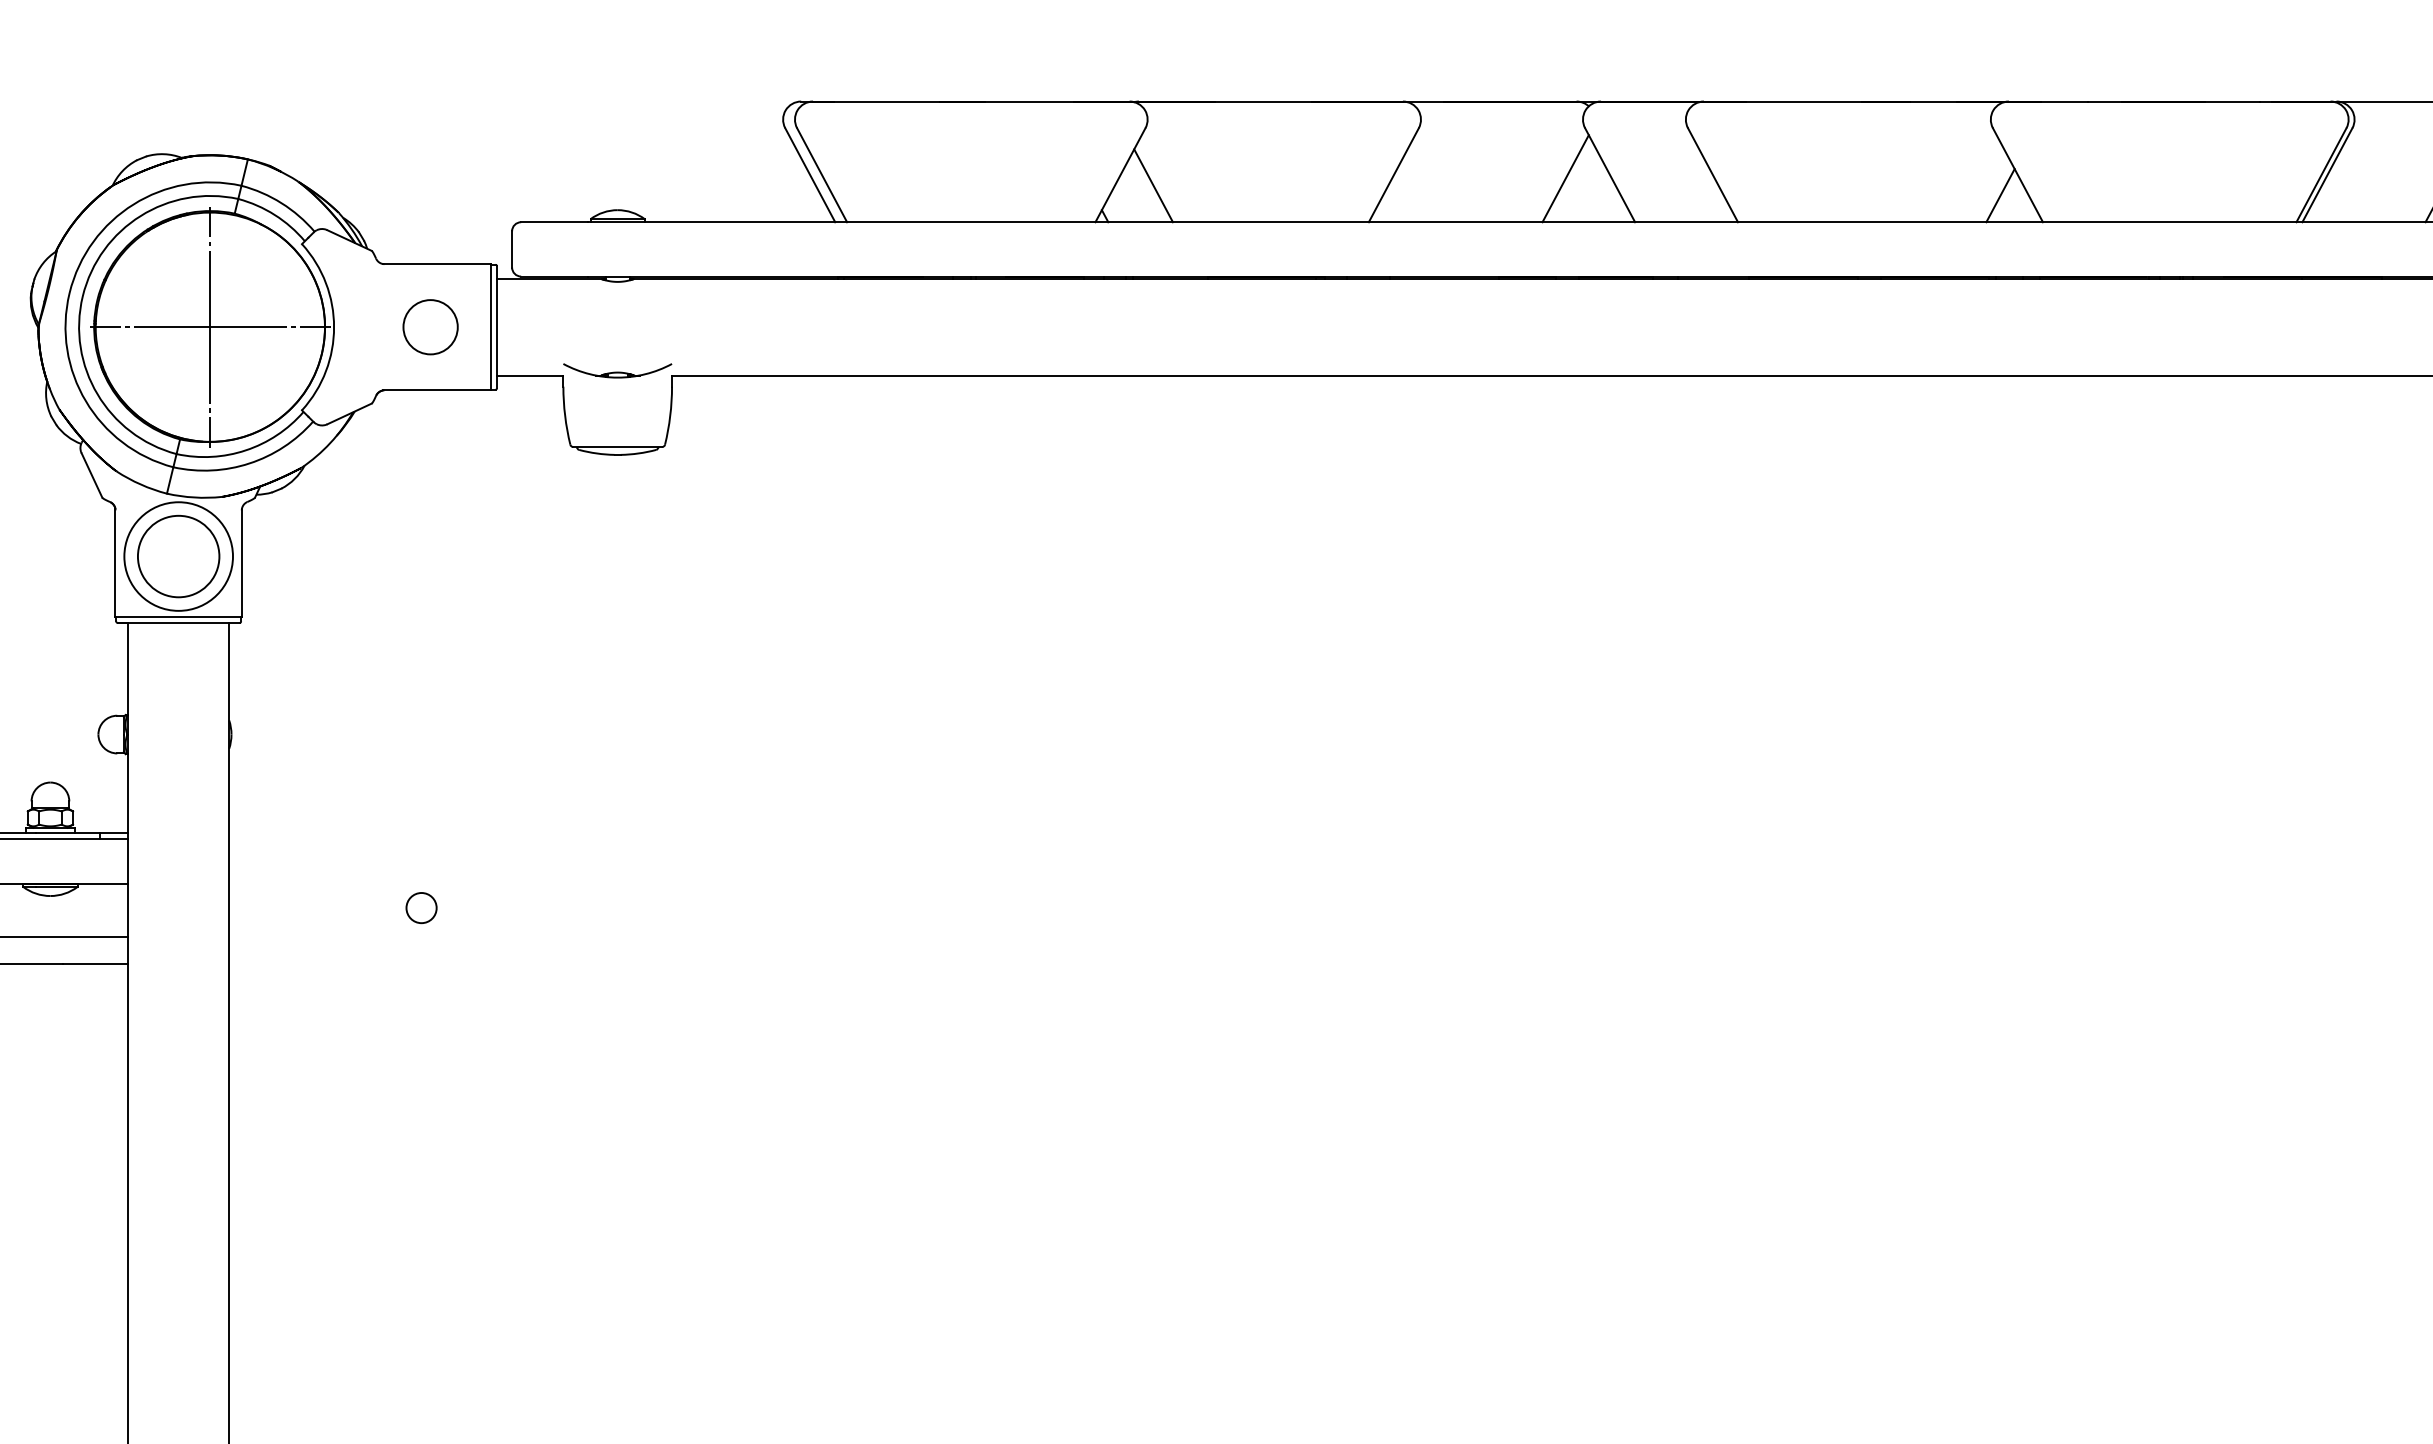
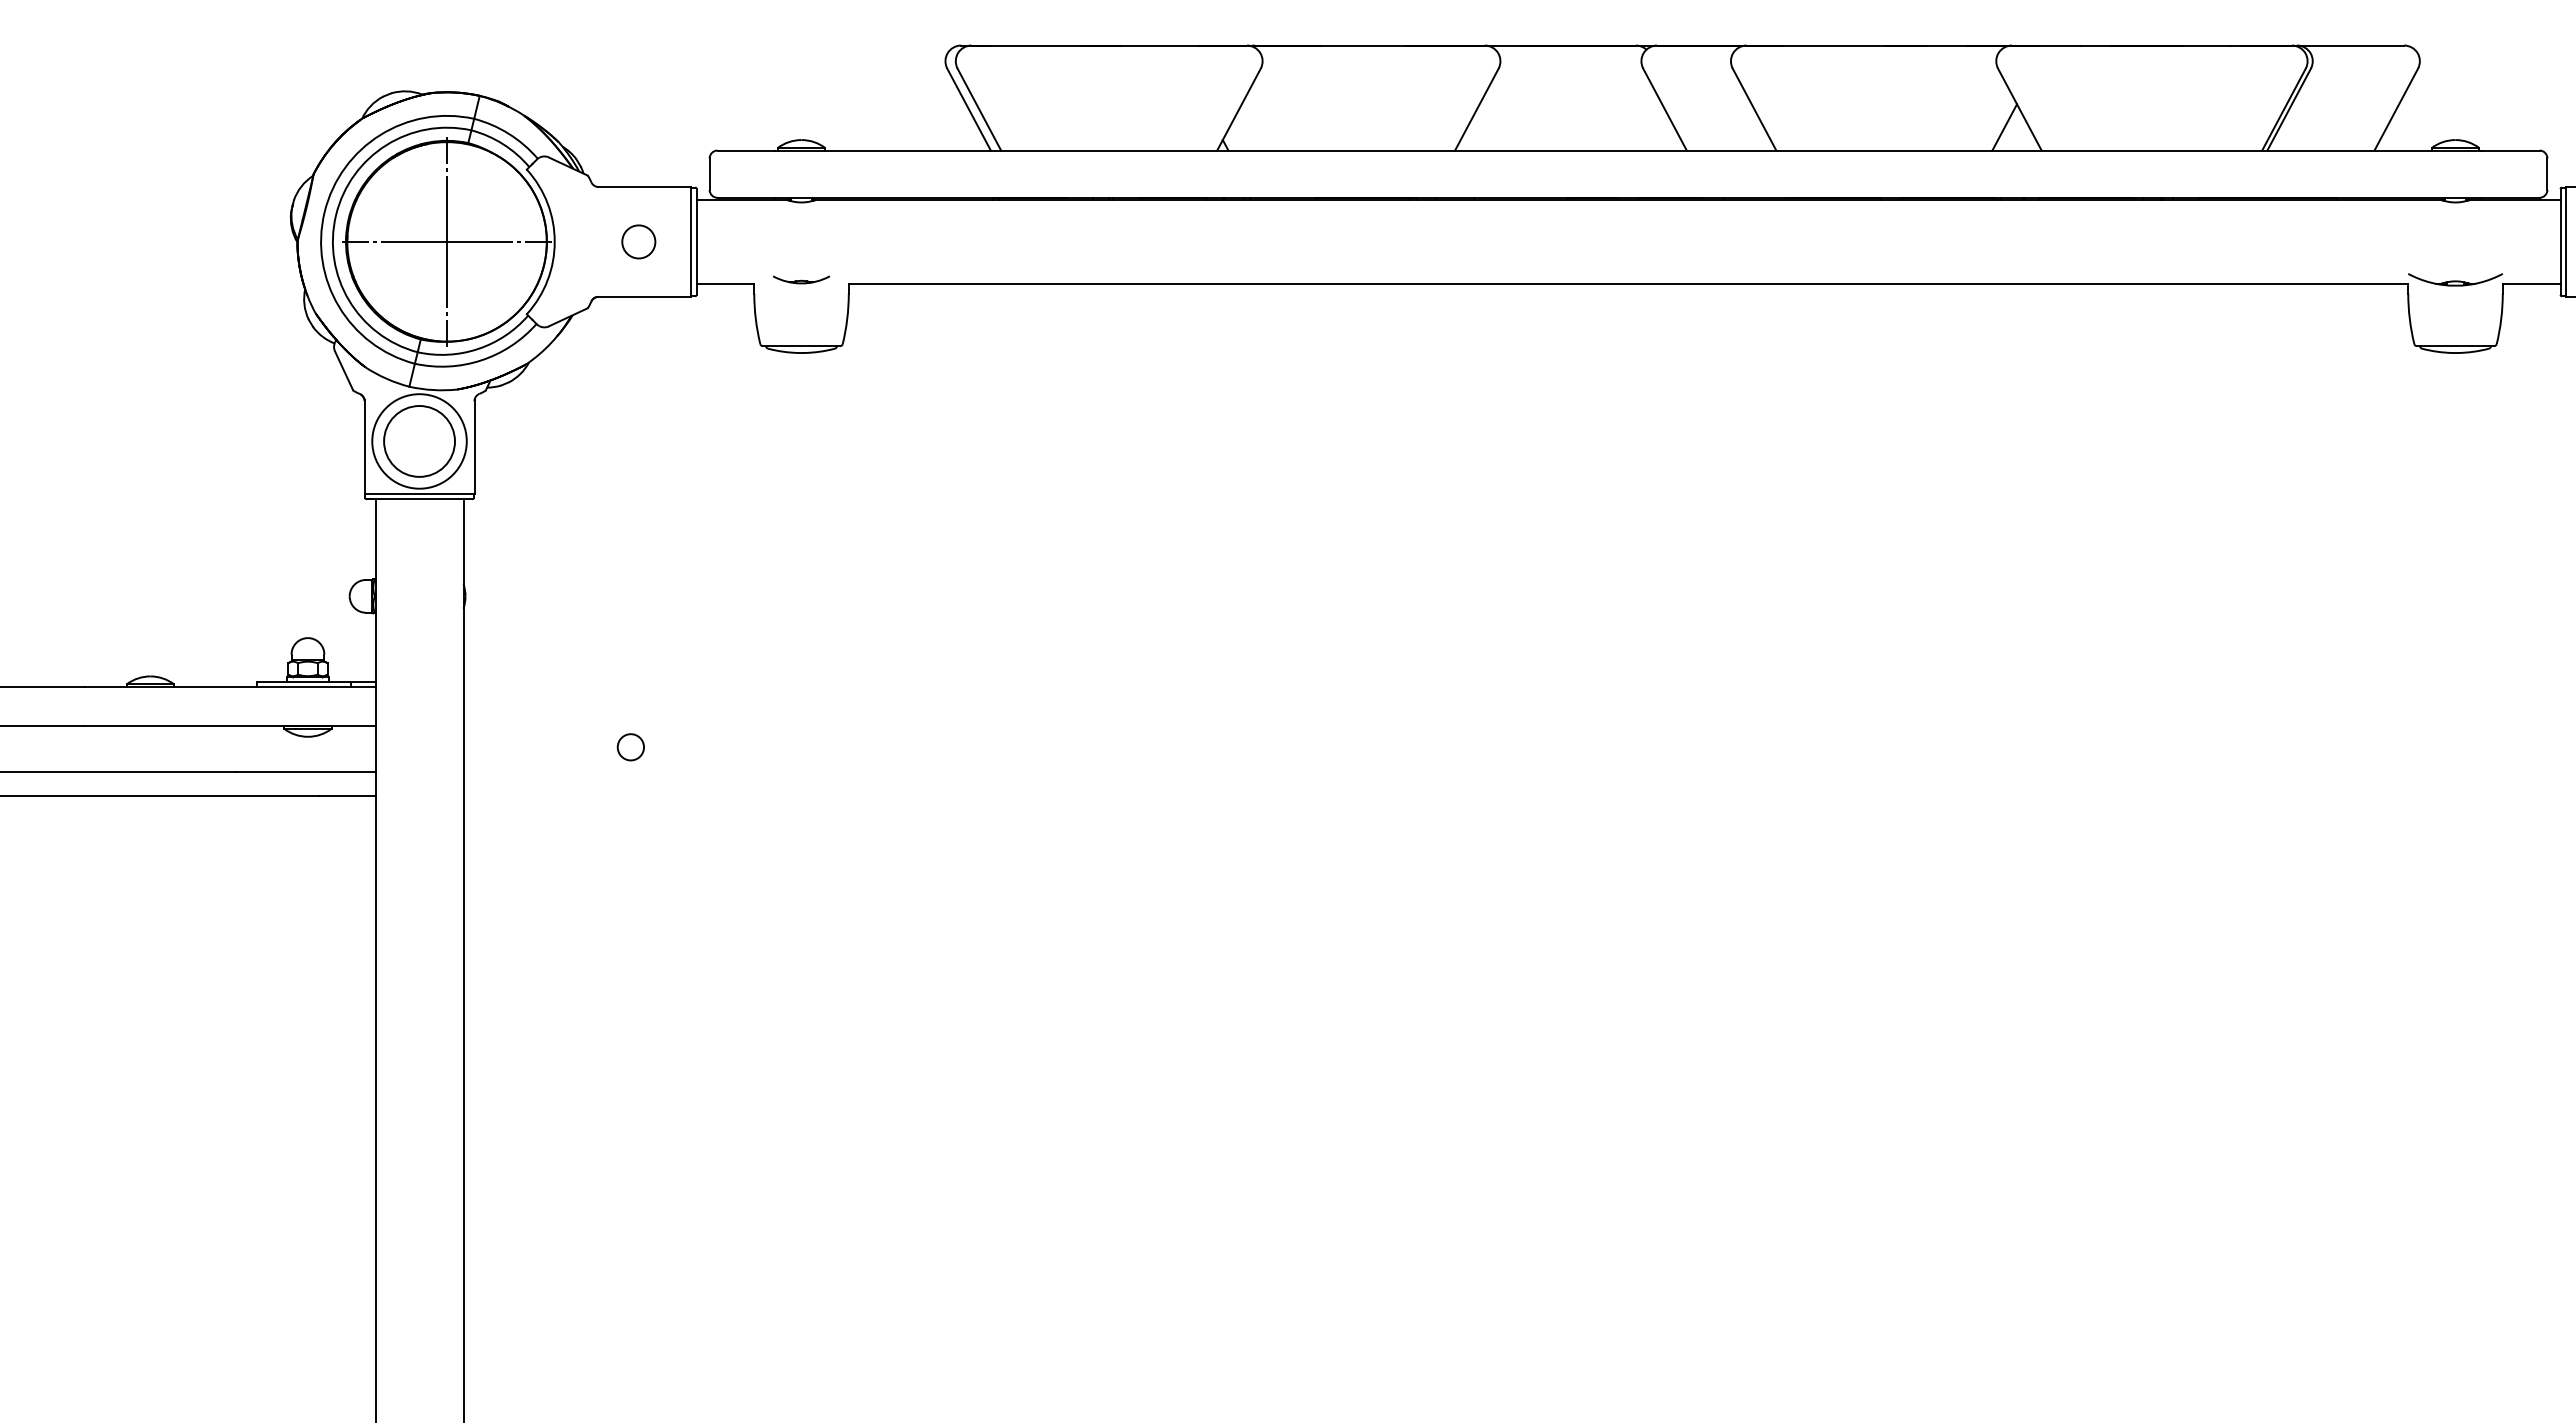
line: (1565, 178) -> (1626, 112), removed
line: (1153, 185) -> (1267, 118), removed
circle: (430, 326) -> (638, 241), size x0.7
part: (617, 370) -> (801, 279), size x0.6

